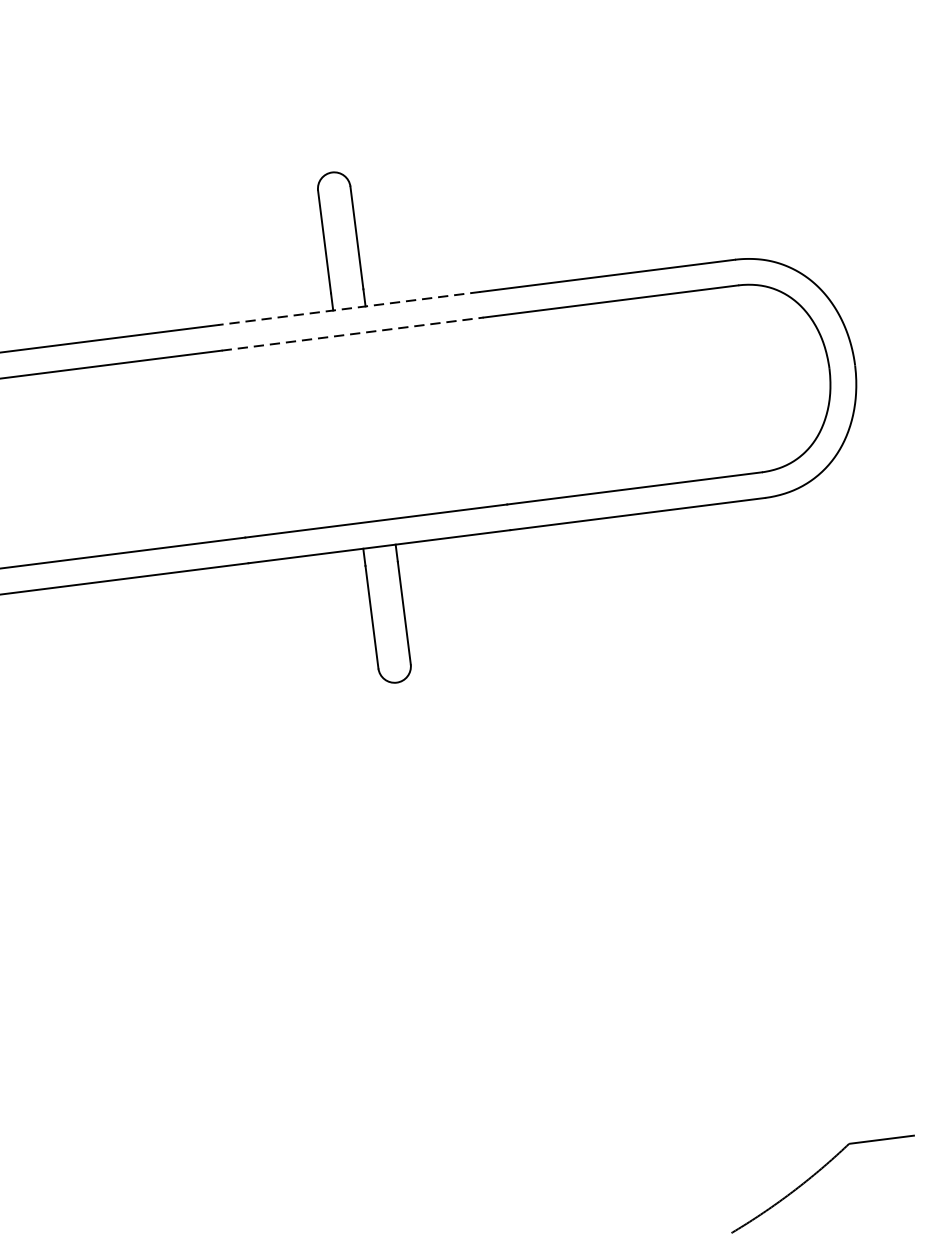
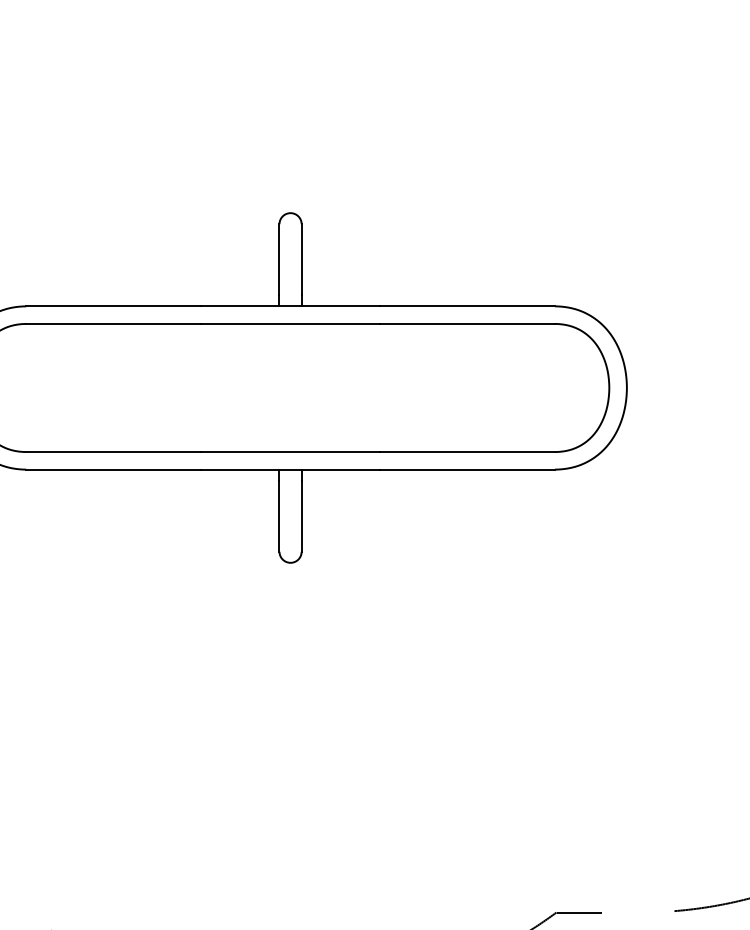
line: (349, 308) -> (290, 306), dashed -> solid
line: (352, 333) -> (290, 323), dashed -> solid

